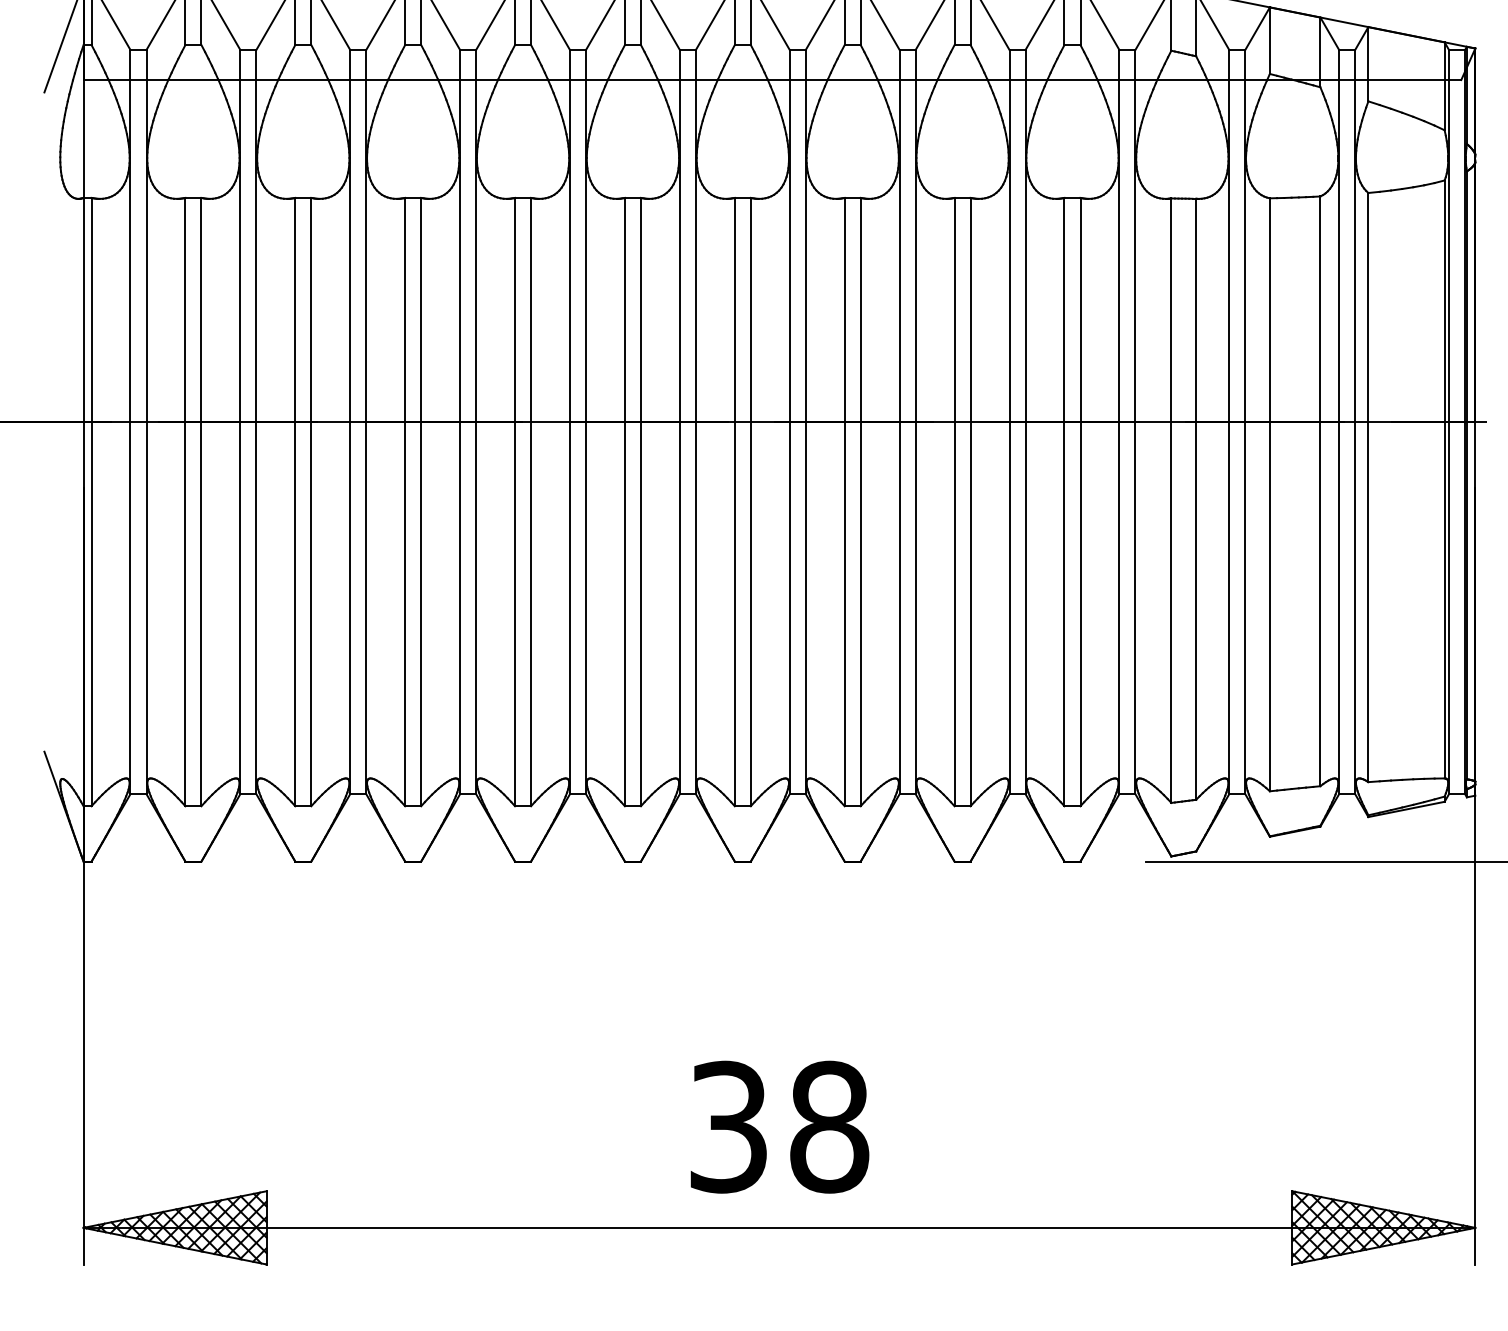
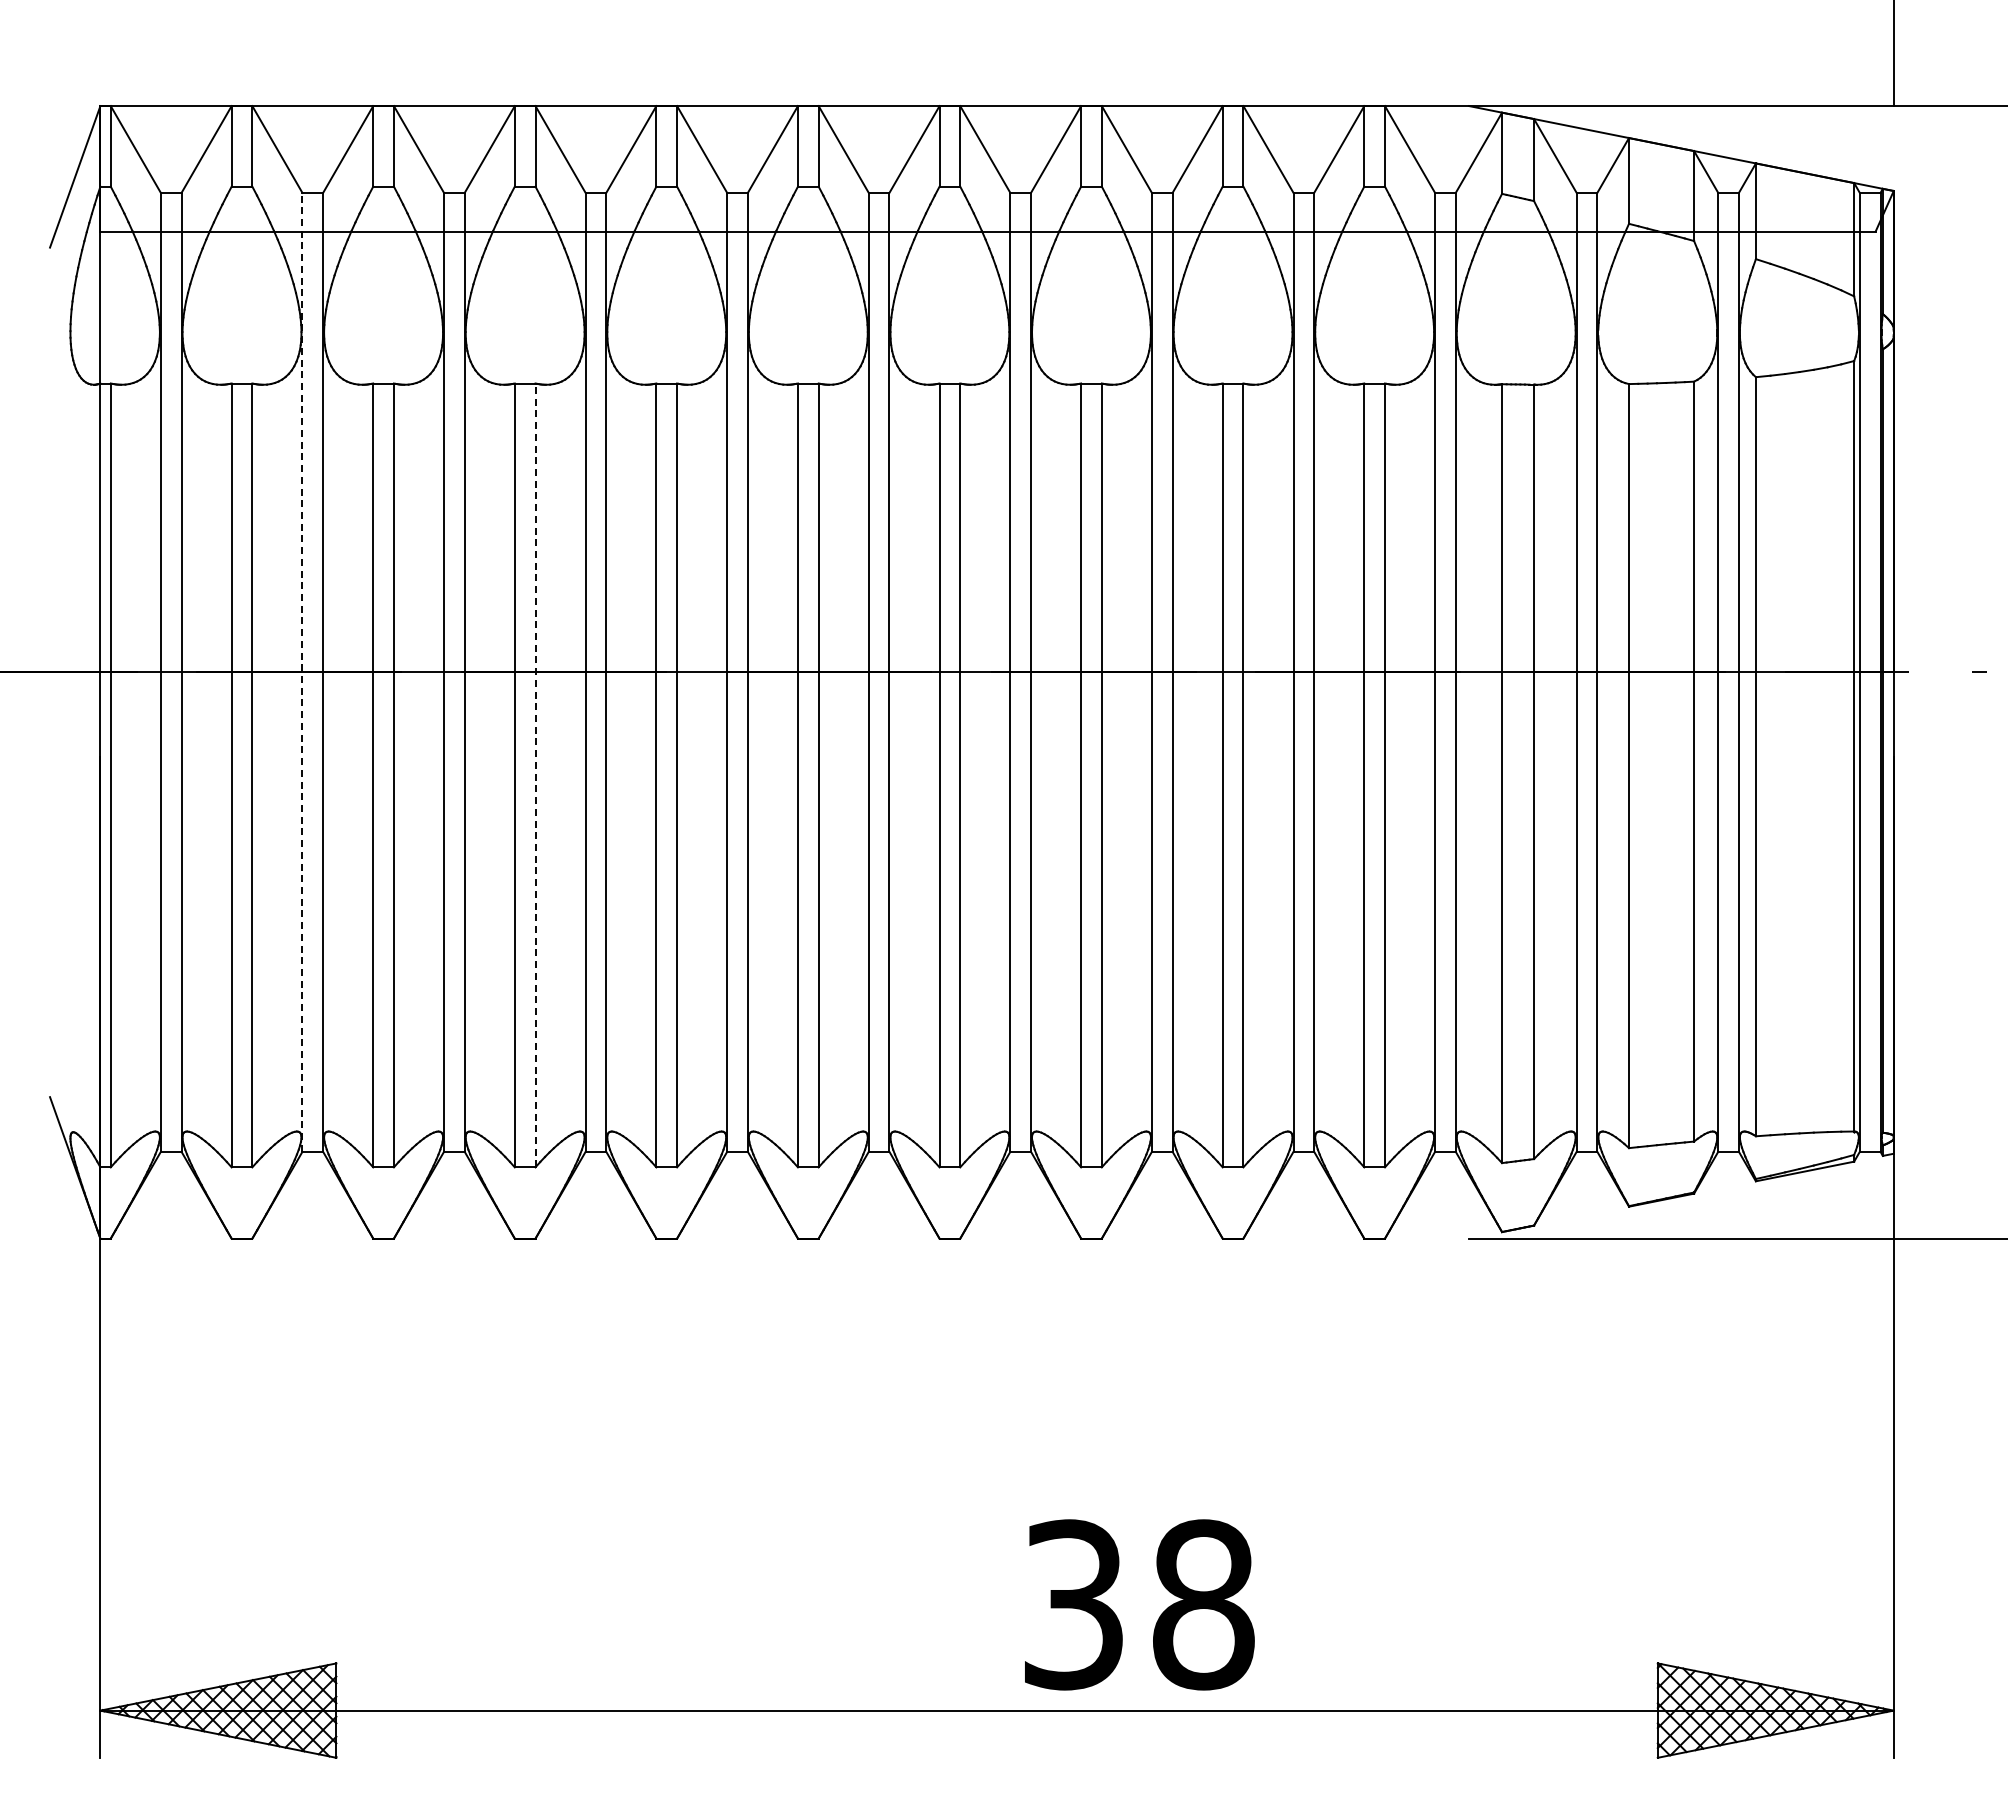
line: (240, 421) -> (302, 671), solid -> dashed
line: (421, 502) -> (535, 775), solid -> dashed
text: (779, 1126) -> (1139, 1604), moved

